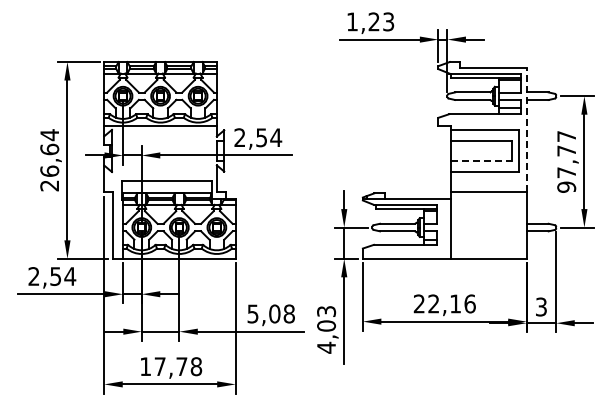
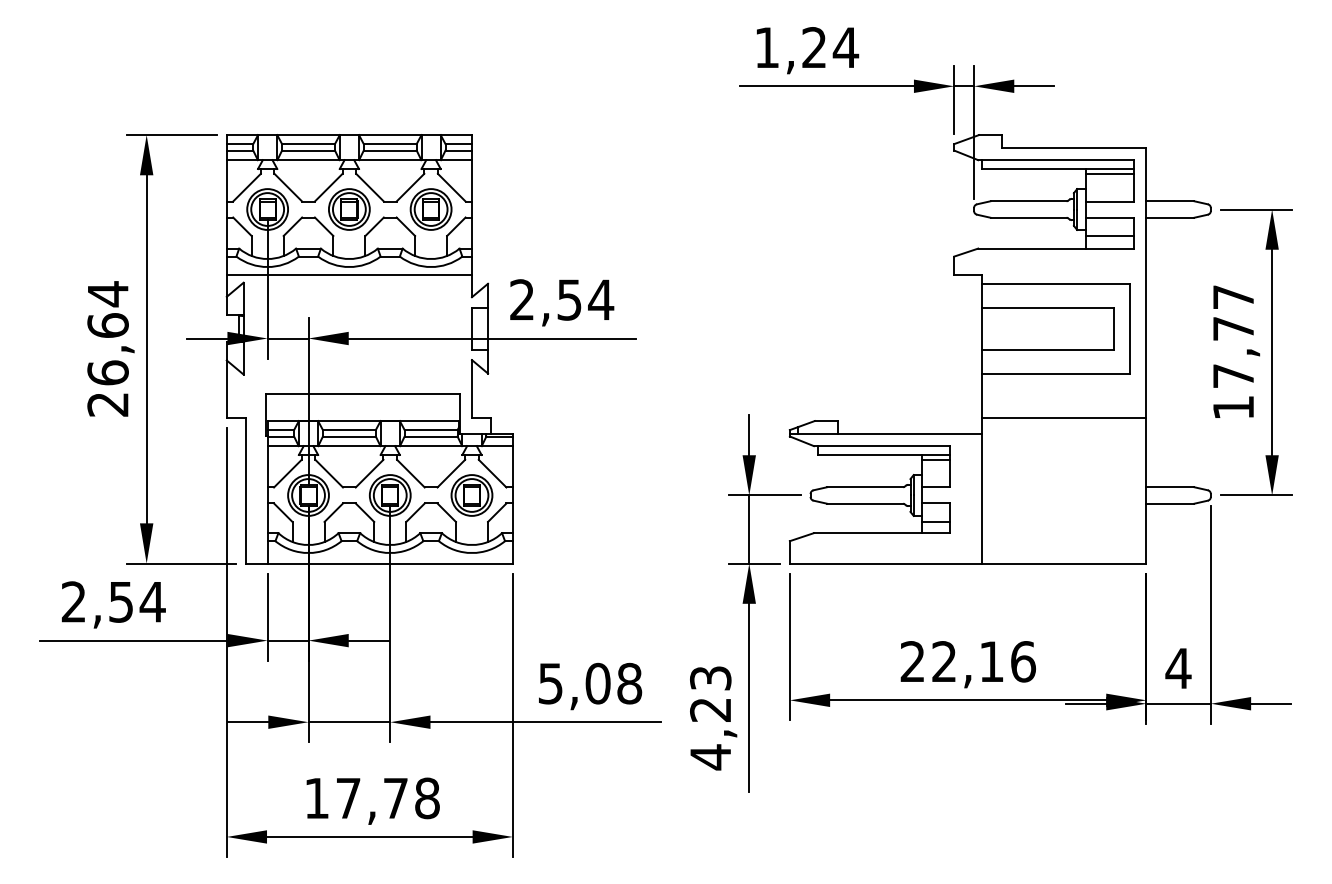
text: (388, 21) -> (845, 46), 1,23 -> 1,24
line: (526, 129) -> (1146, 281), dashed -> solid
line: (482, 160) -> (1050, 349), dashed -> solid
text: (566, 186) -> (1233, 406), 97,77 -> 17,77
text: (541, 306) -> (1178, 667), 3 -> 4
text: (326, 325) -> (710, 708), 4,03 -> 4,23

